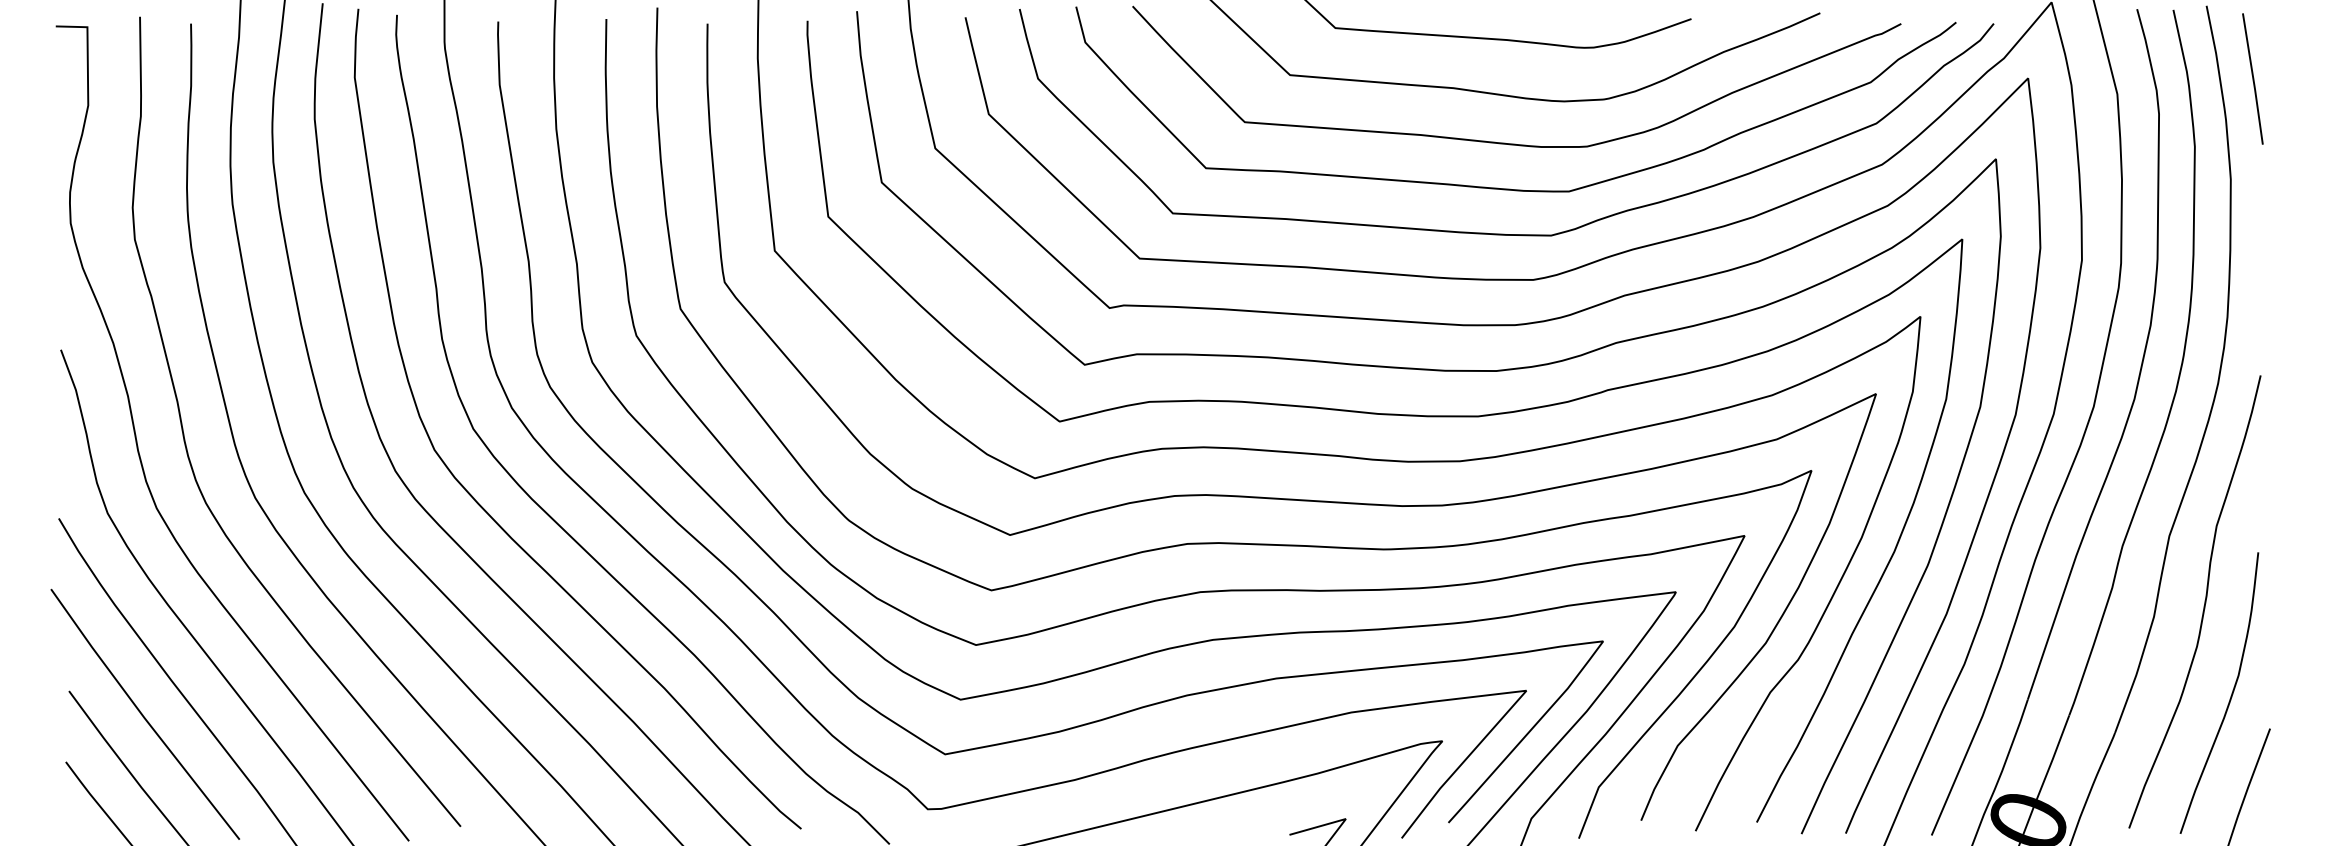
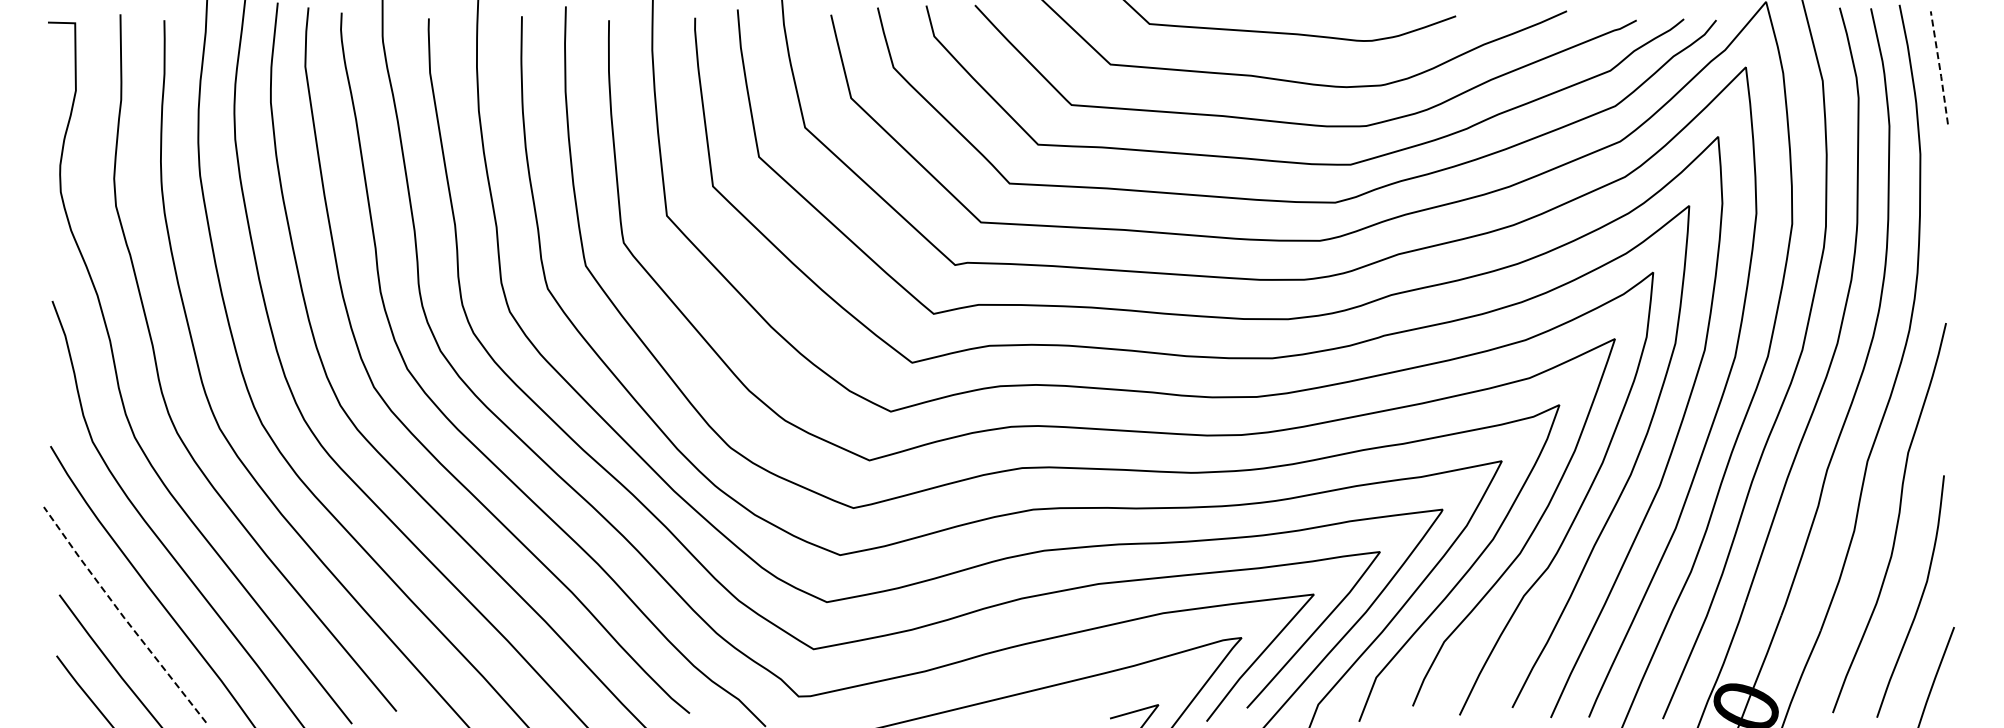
line: (2253, 79) -> (1939, 68), solid -> dashed
line: (142, 715) -> (122, 615), solid -> dashed

